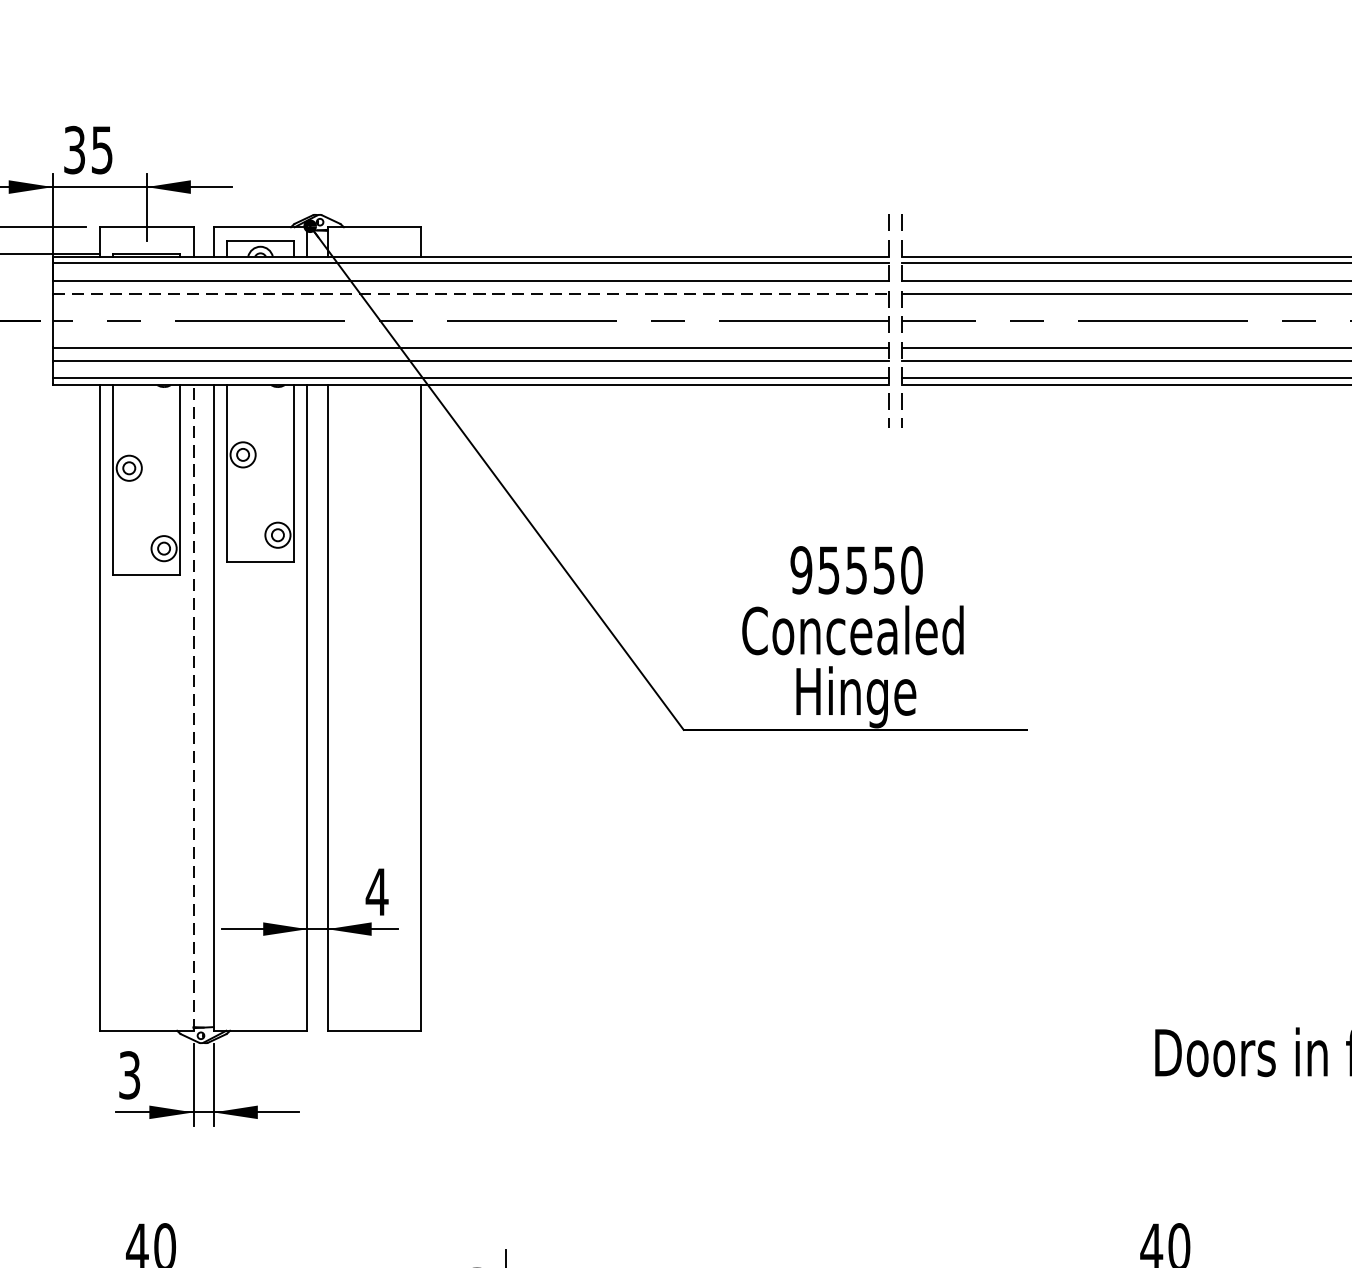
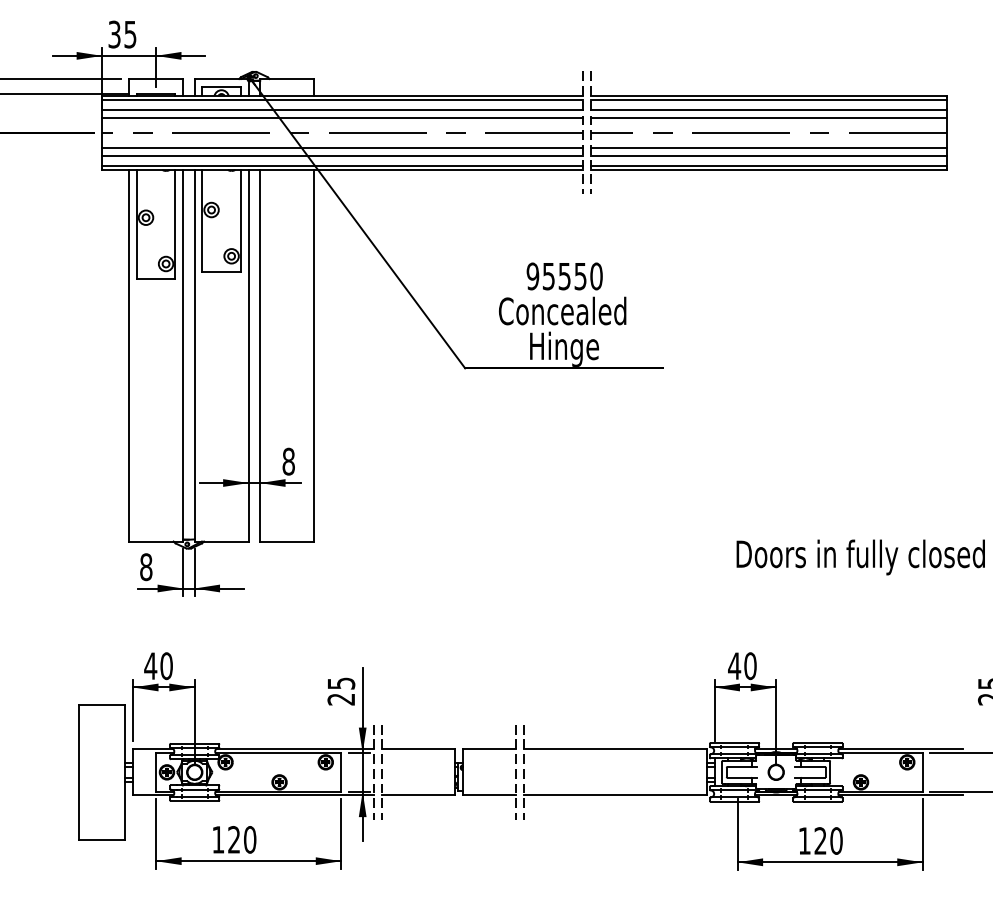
line: (470, 294) -> (342, 117), dashed -> solid
line: (194, 707) -> (183, 355), dashed -> solid
text: (376, 891) -> (288, 461), 4 -> 8
text: (130, 1075) -> (146, 567), 3 -> 8

